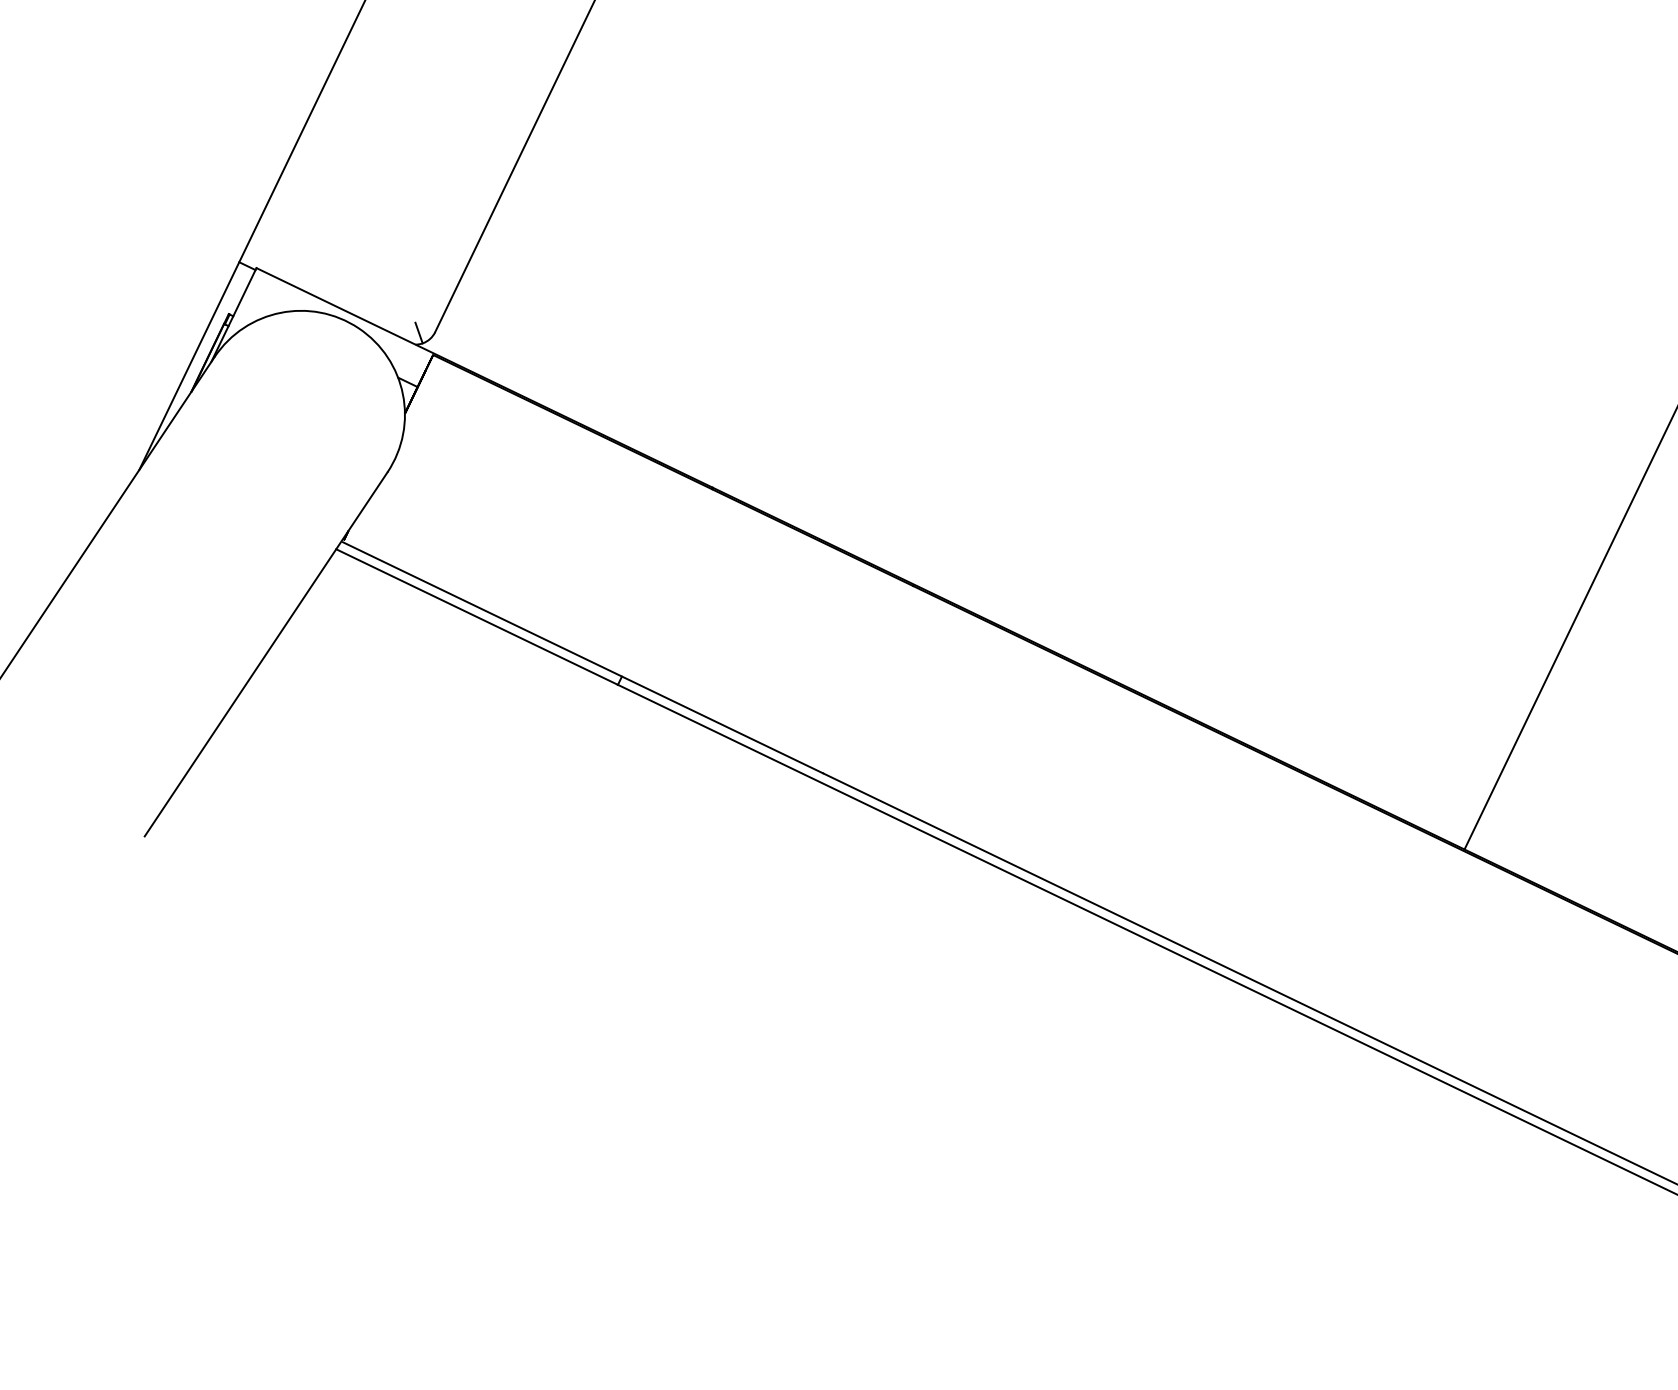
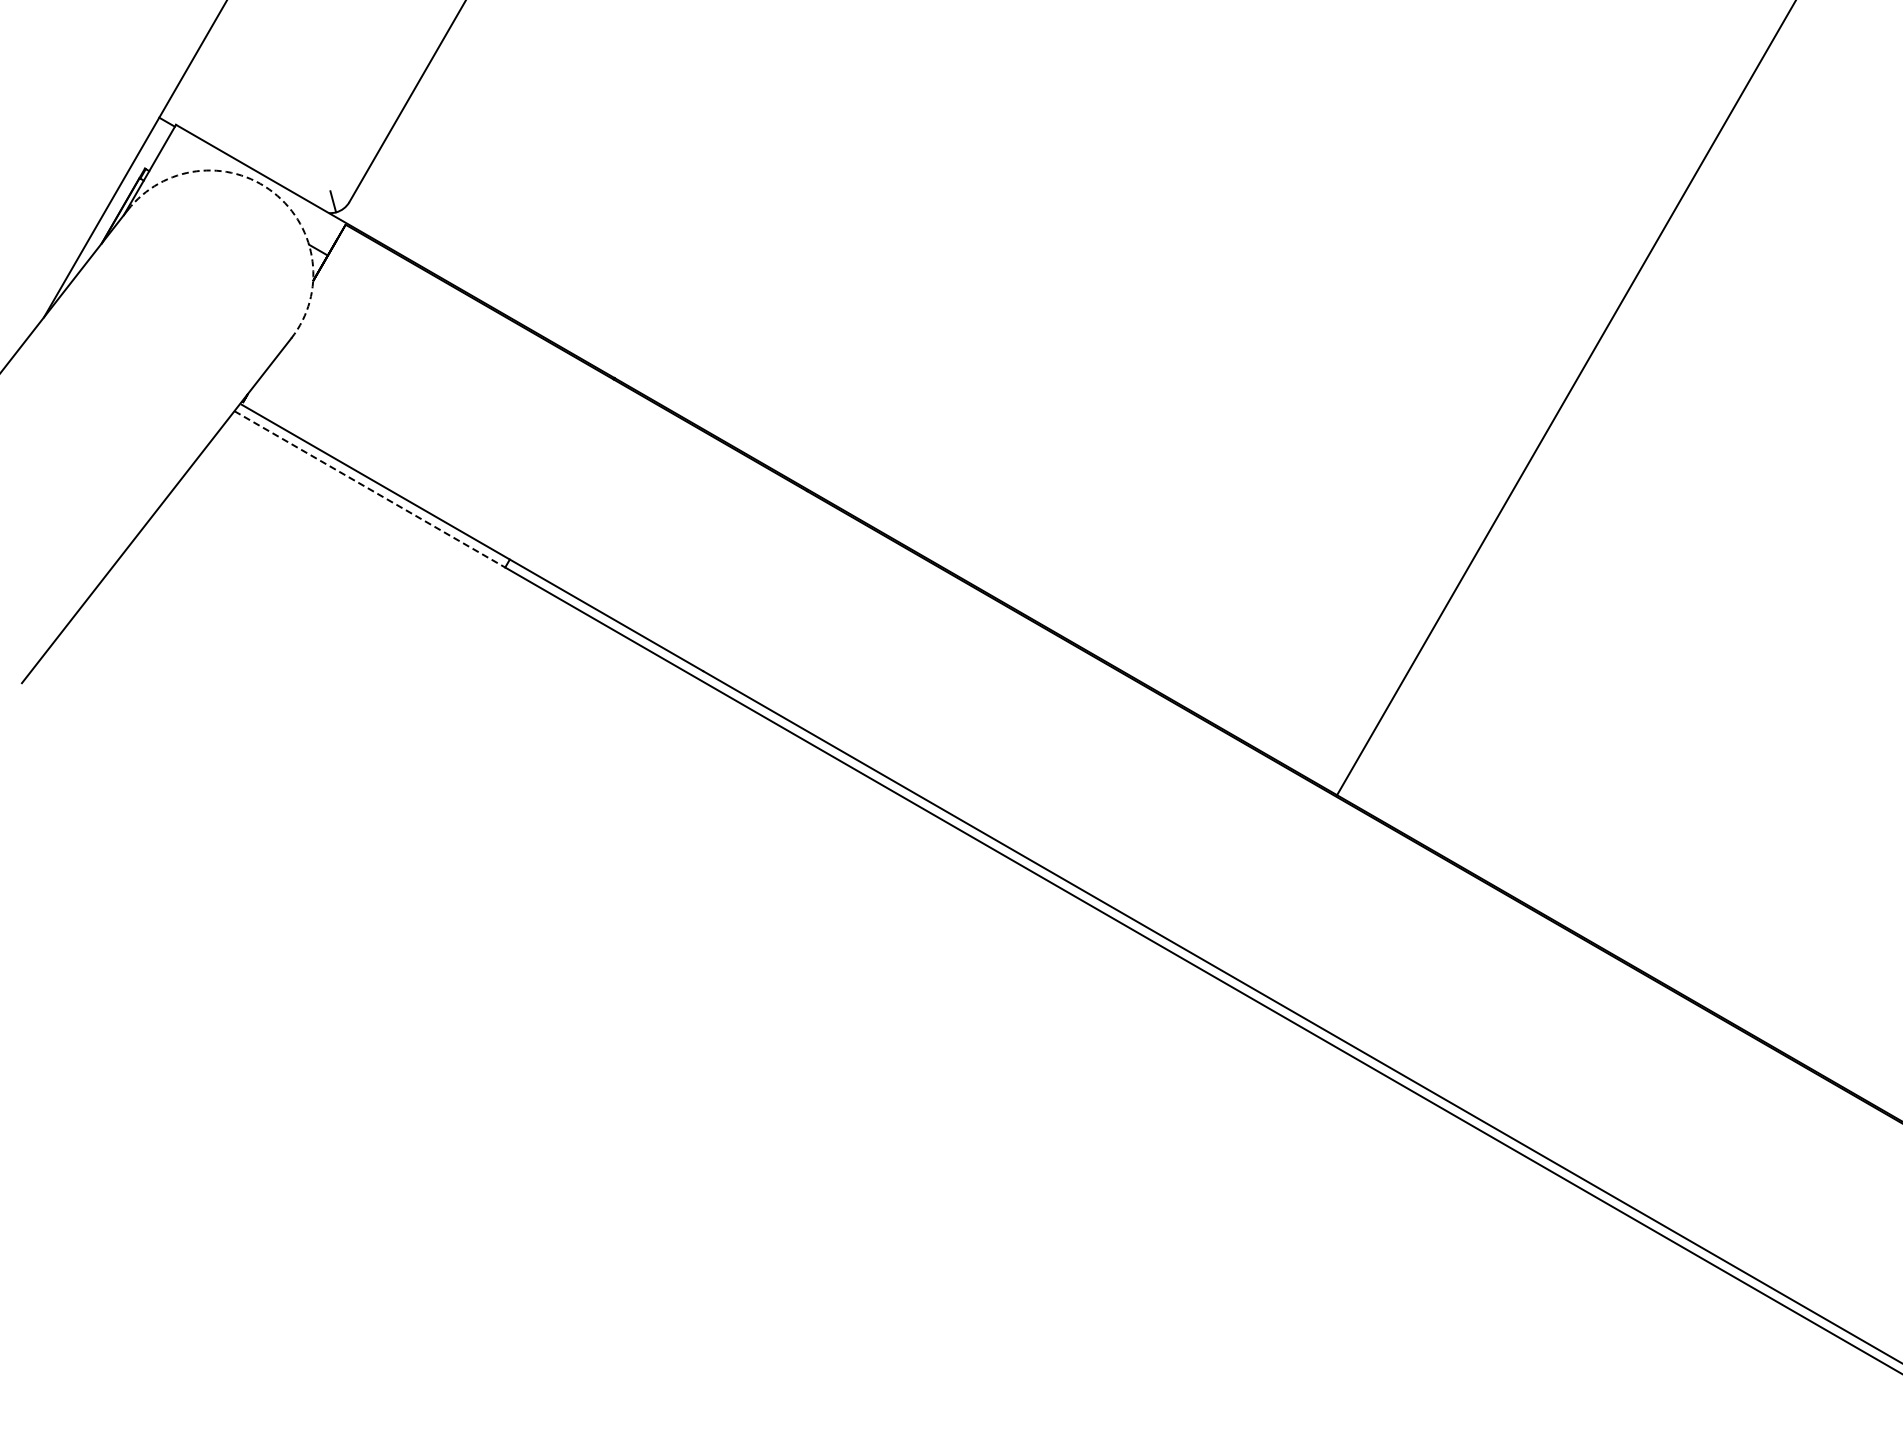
arc: (358, 328) -> (273, 192), solid -> dashed
line: (477, 617) -> (370, 489), solid -> dashed

